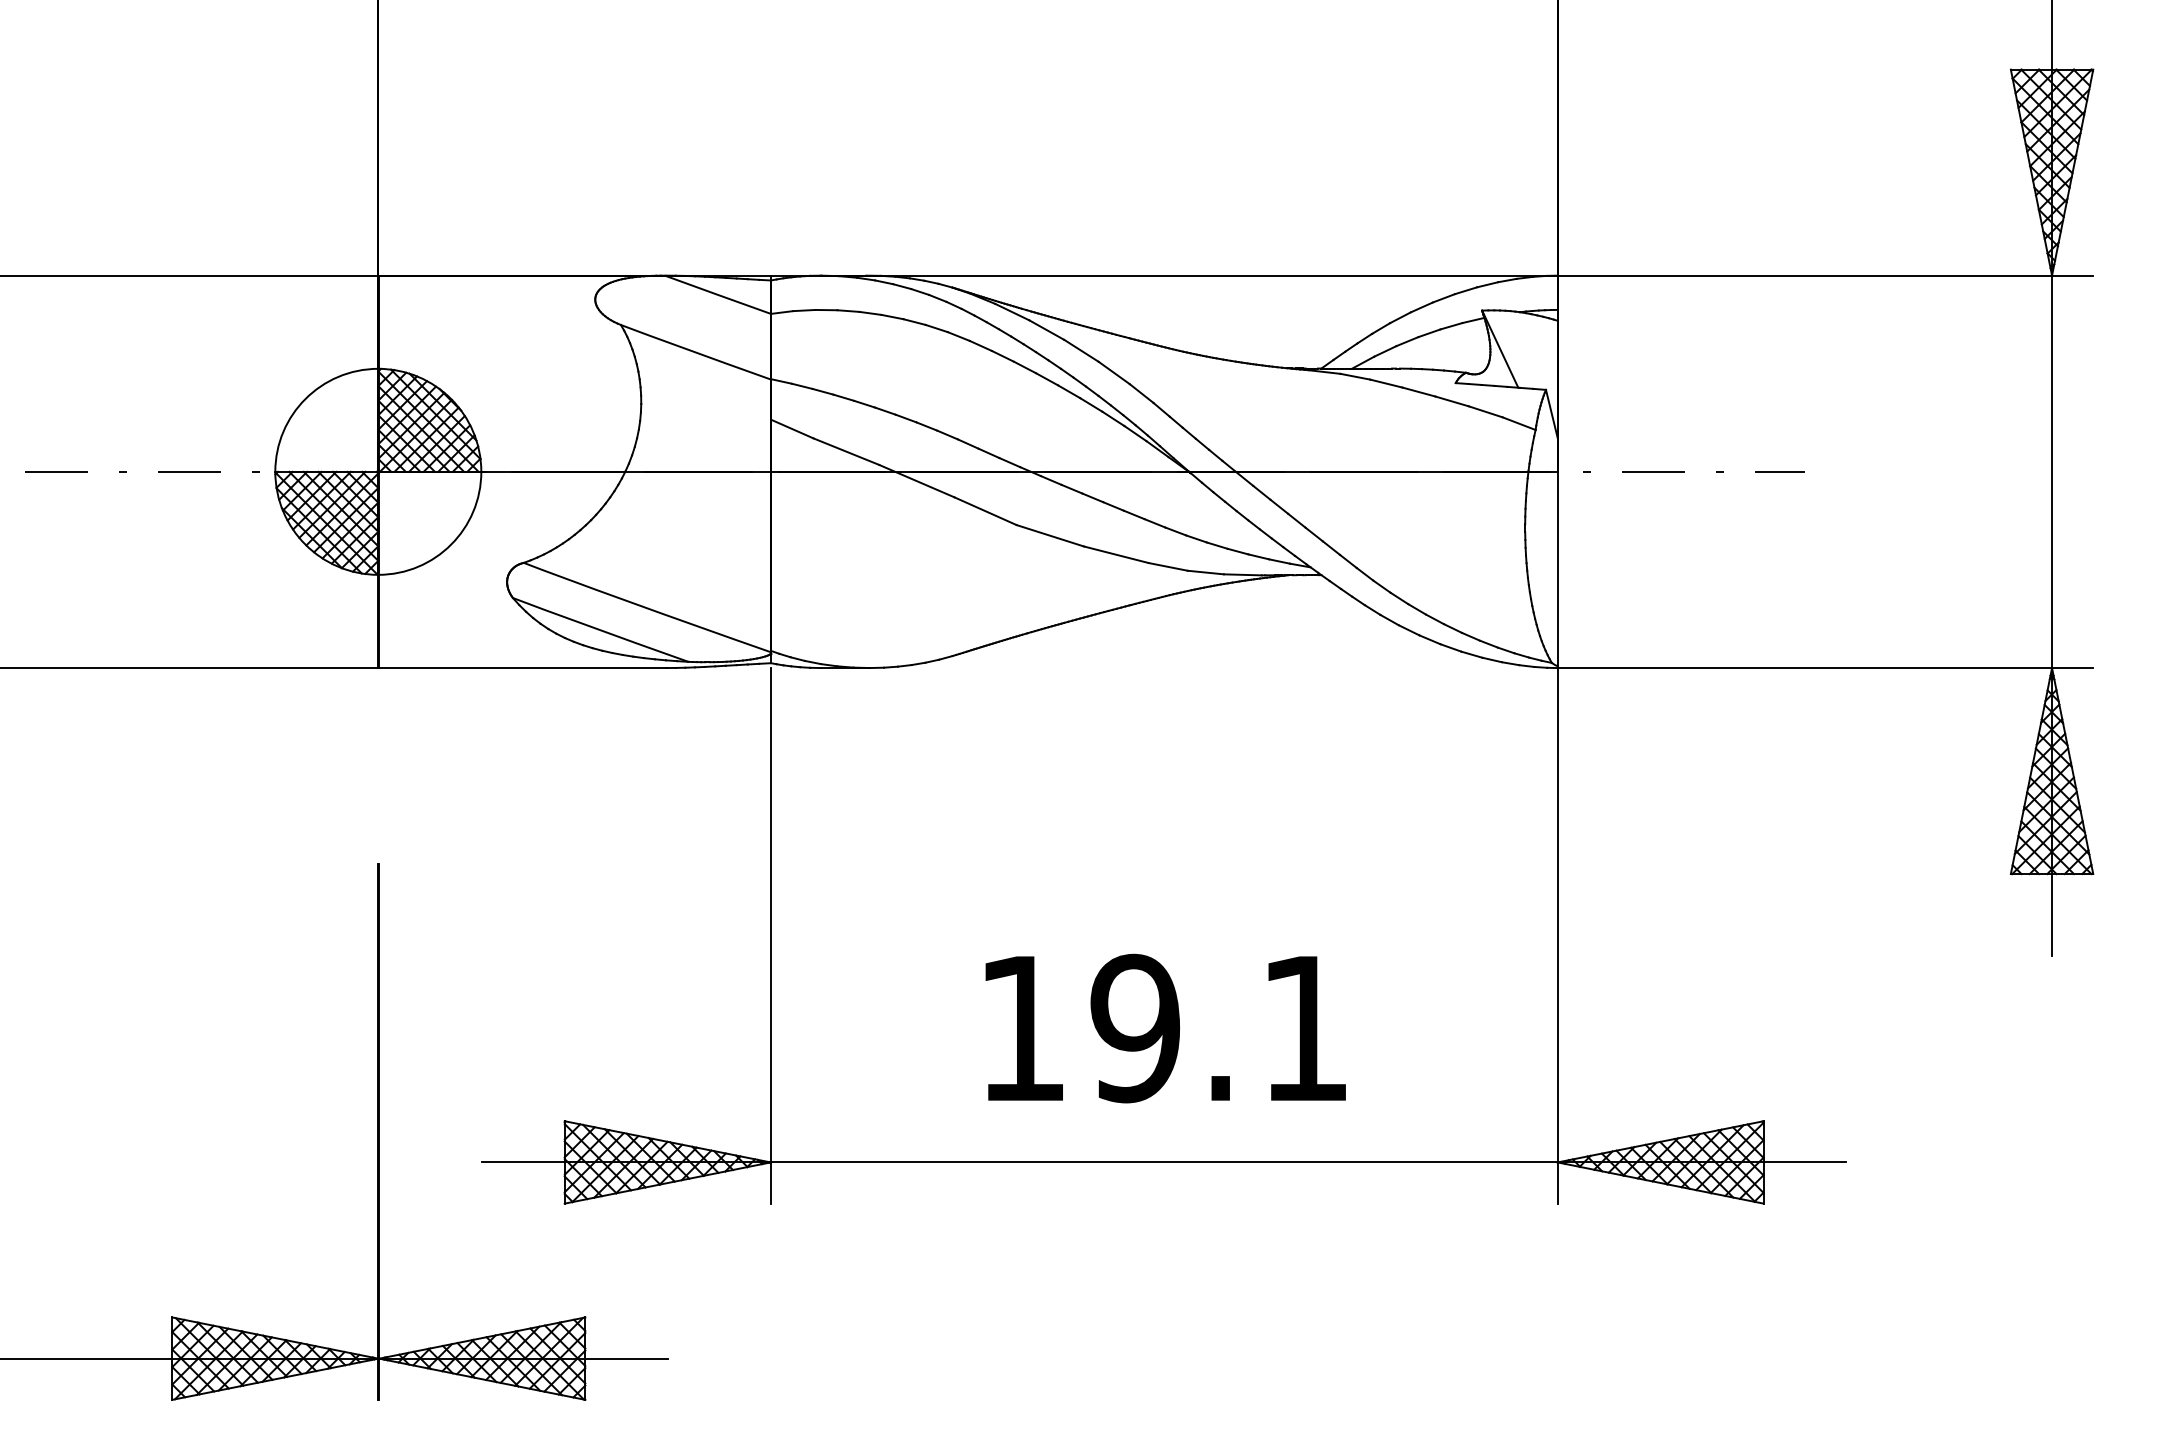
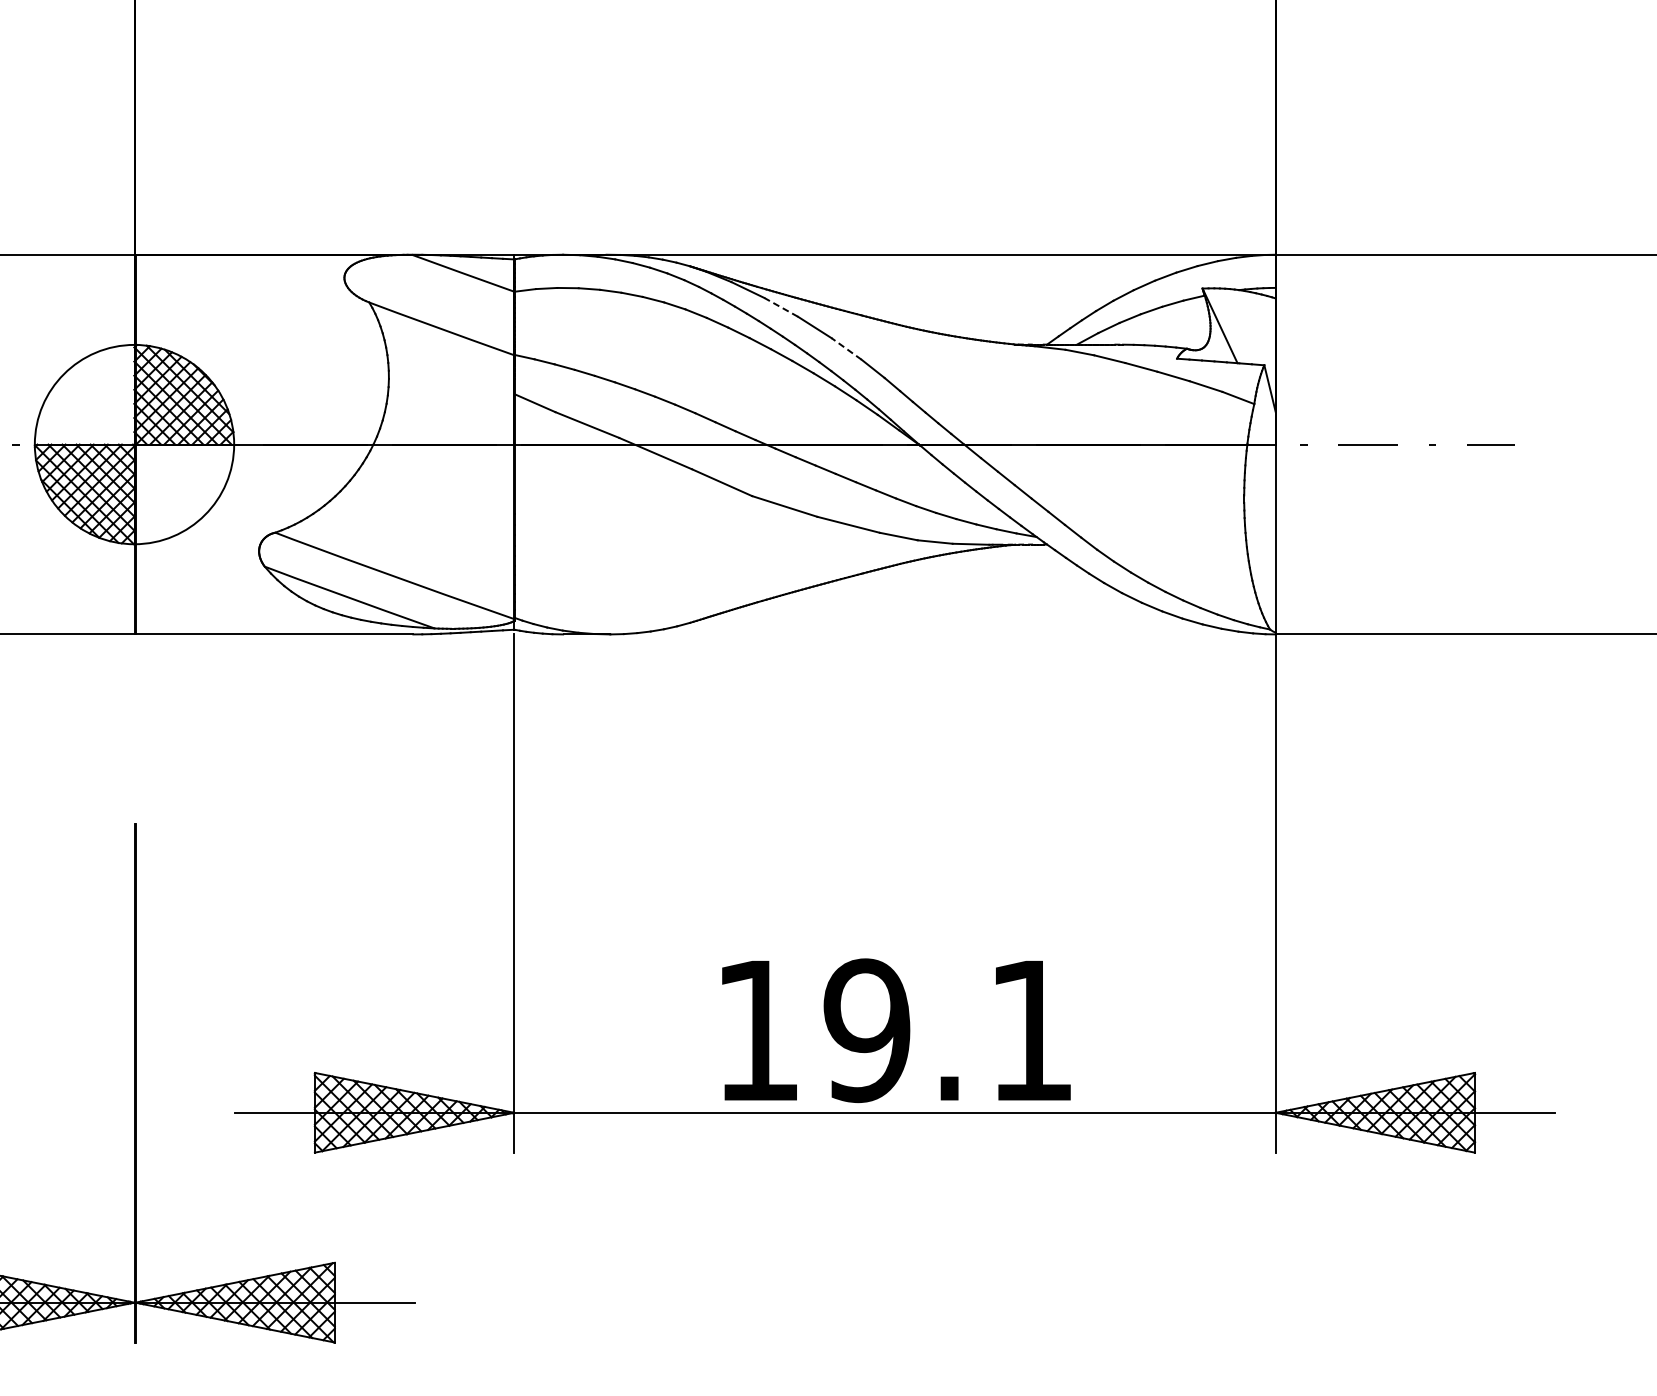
line: (1046, 330) -> (781, 307), solid -> dashed
line: (1113, 372) -> (845, 348), solid -> dashed
text: (1165, 1028) -> (896, 1030), moved

